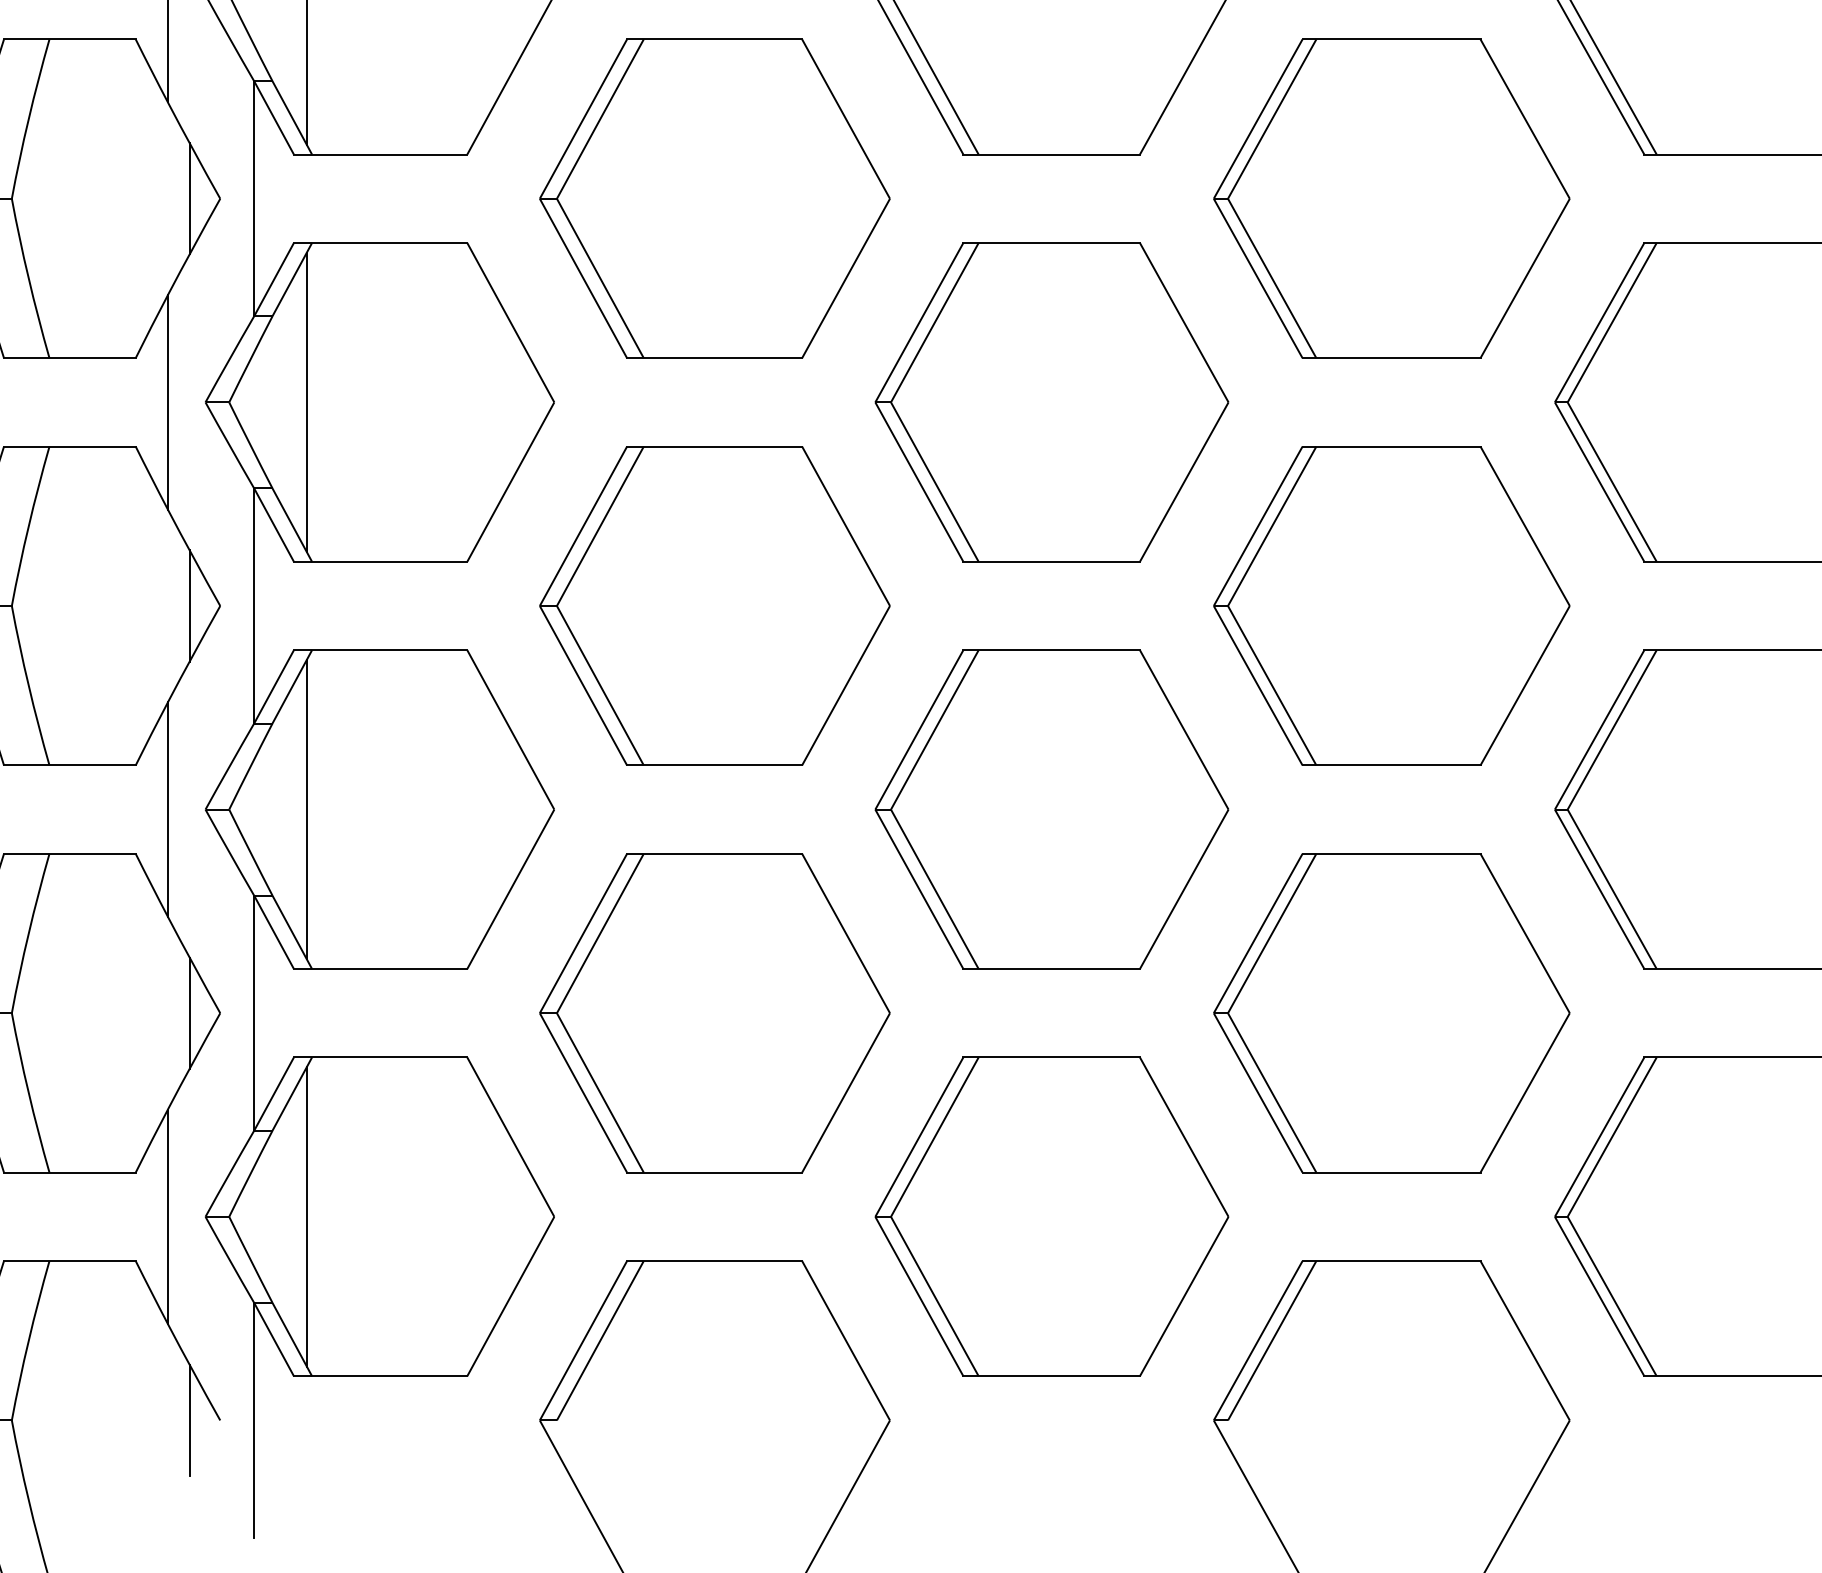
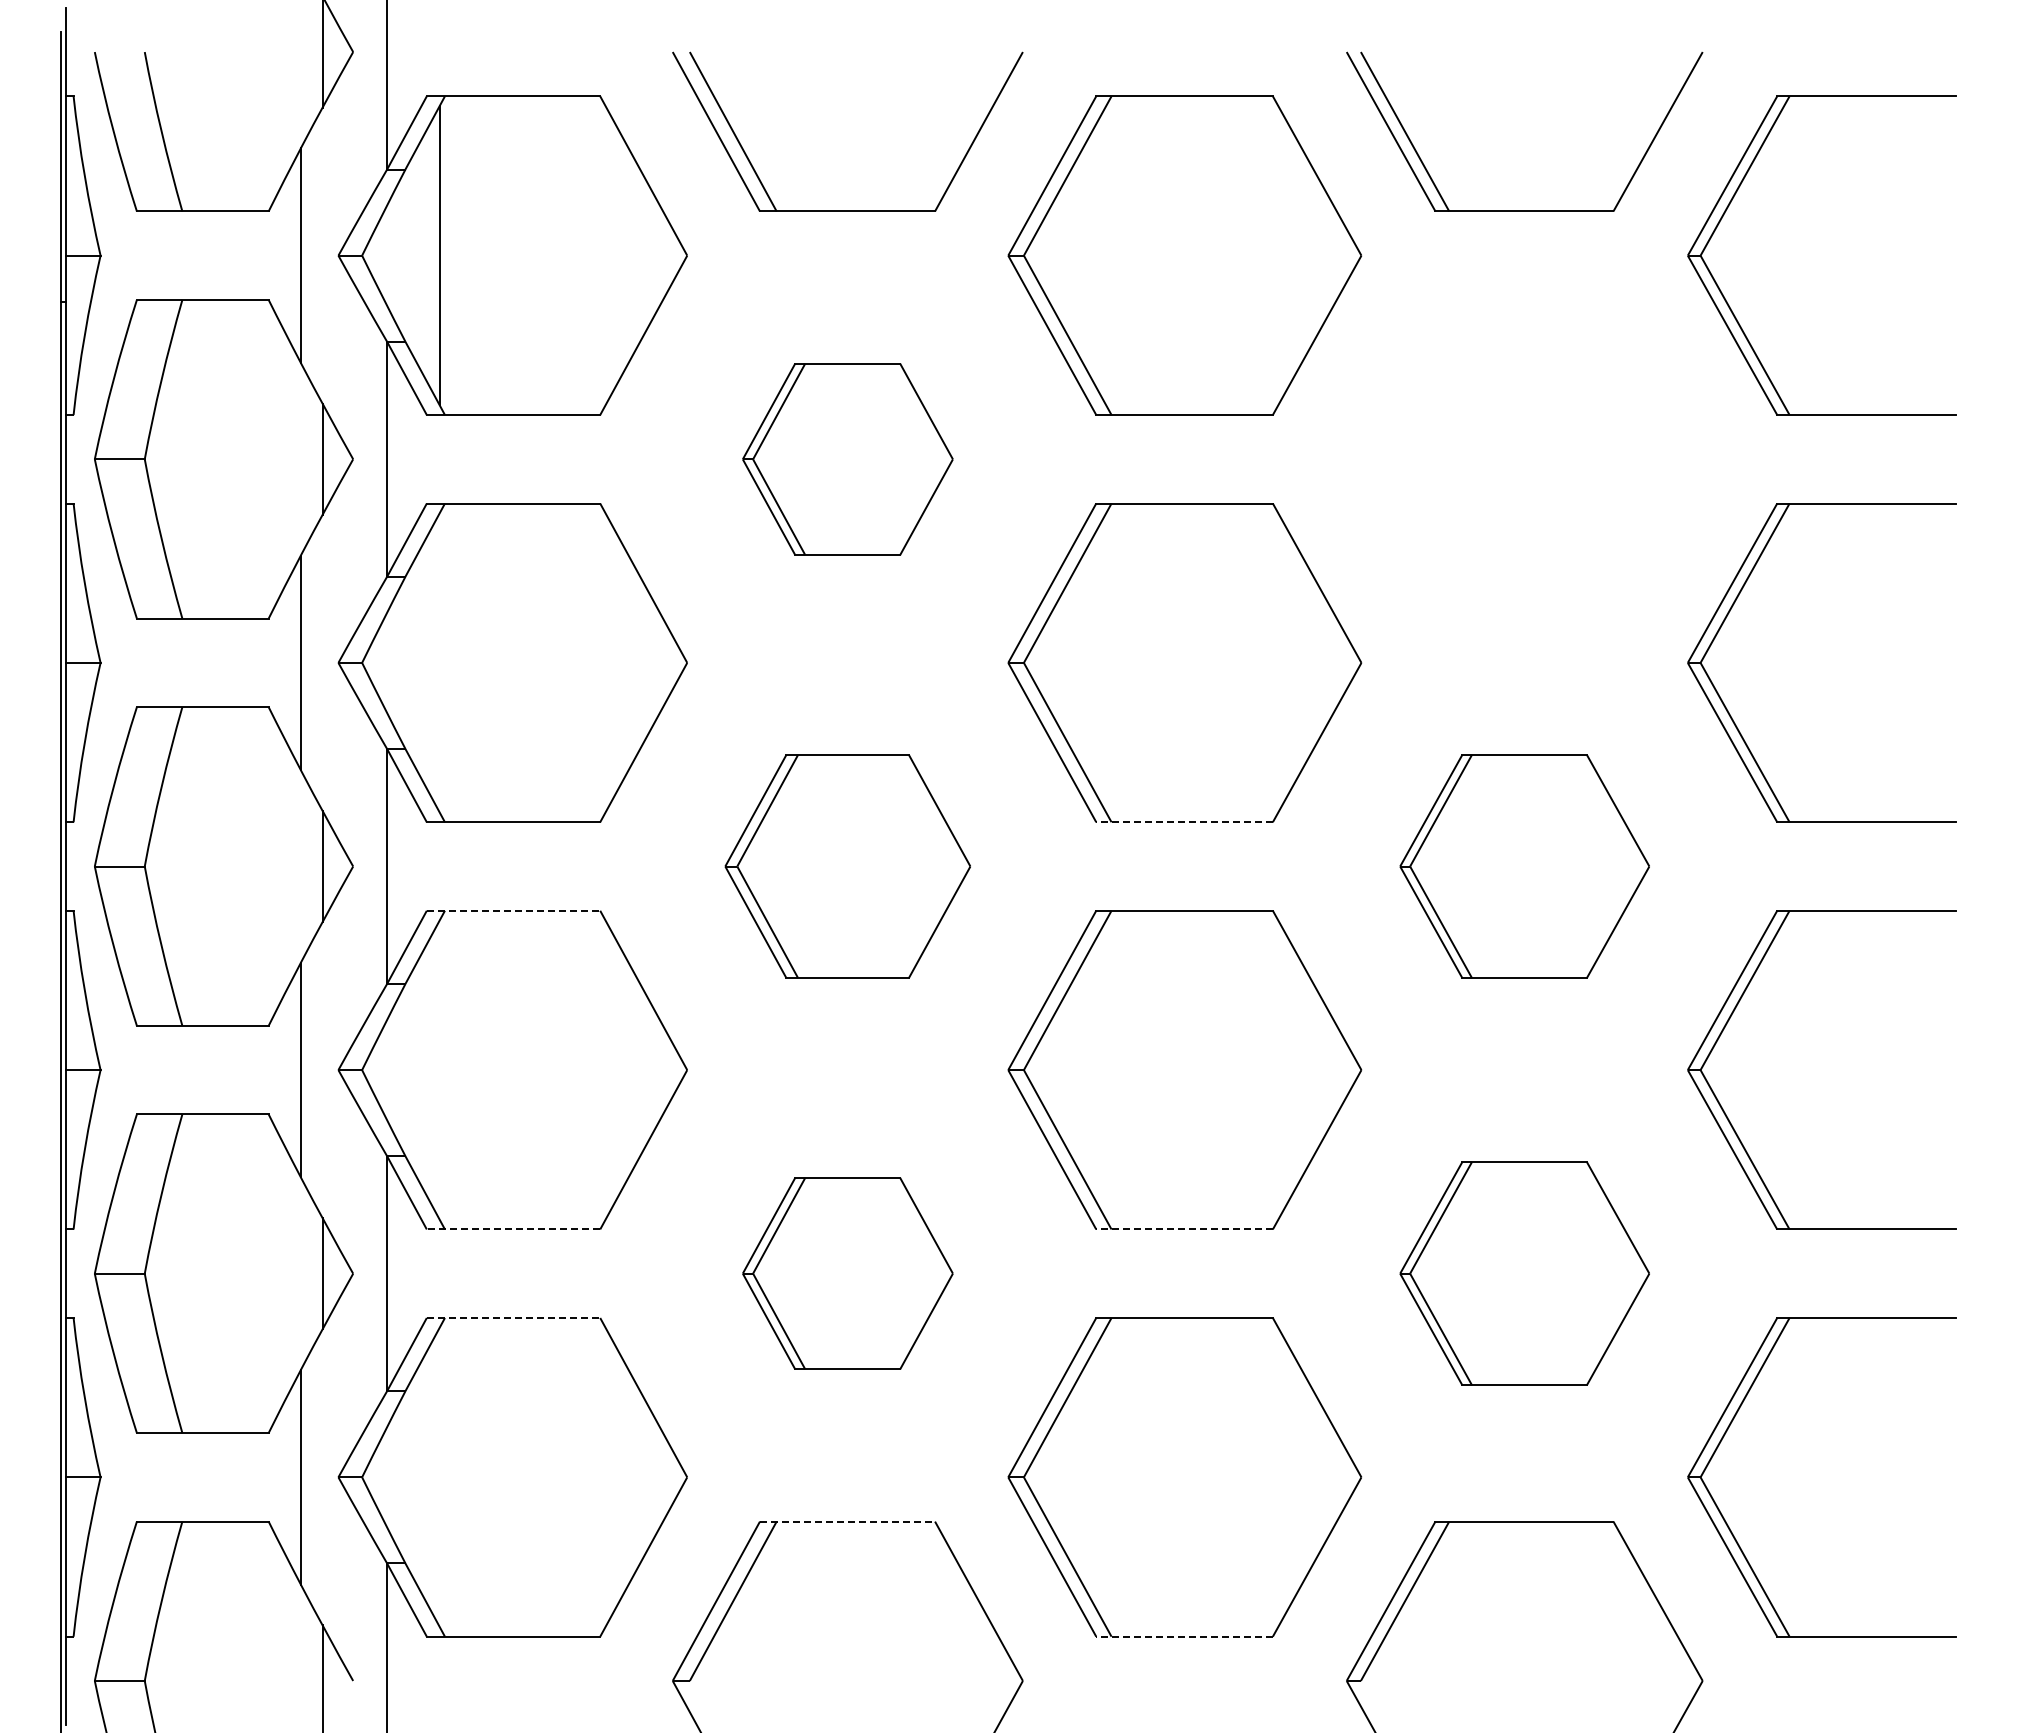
part: (714, 199) -> (847, 459), size x0.6
part: (1391, 199) -> (1524, 459), removed
line: (306, 402) -> (439, 662), removed
line: (1051, 562) -> (1184, 822), solid -> dashed
part: (714, 606) -> (847, 866), size x0.7
part: (1391, 606) -> (1524, 866), size x0.7
line: (380, 650) -> (513, 910), solid -> dashed
line: (306, 809) -> (439, 1069), removed
line: (380, 969) -> (513, 1229), solid -> dashed
line: (1051, 969) -> (1184, 1229), solid -> dashed
part: (714, 1013) -> (847, 1273), size x0.6
part: (1391, 1013) -> (1524, 1273), size x0.7
line: (380, 1057) -> (513, 1317), solid -> dashed
line: (306, 1217) -> (439, 1477), removed
line: (714, 1261) -> (847, 1521), solid -> dashed
line: (1051, 1376) -> (1184, 1636), solid -> dashed

